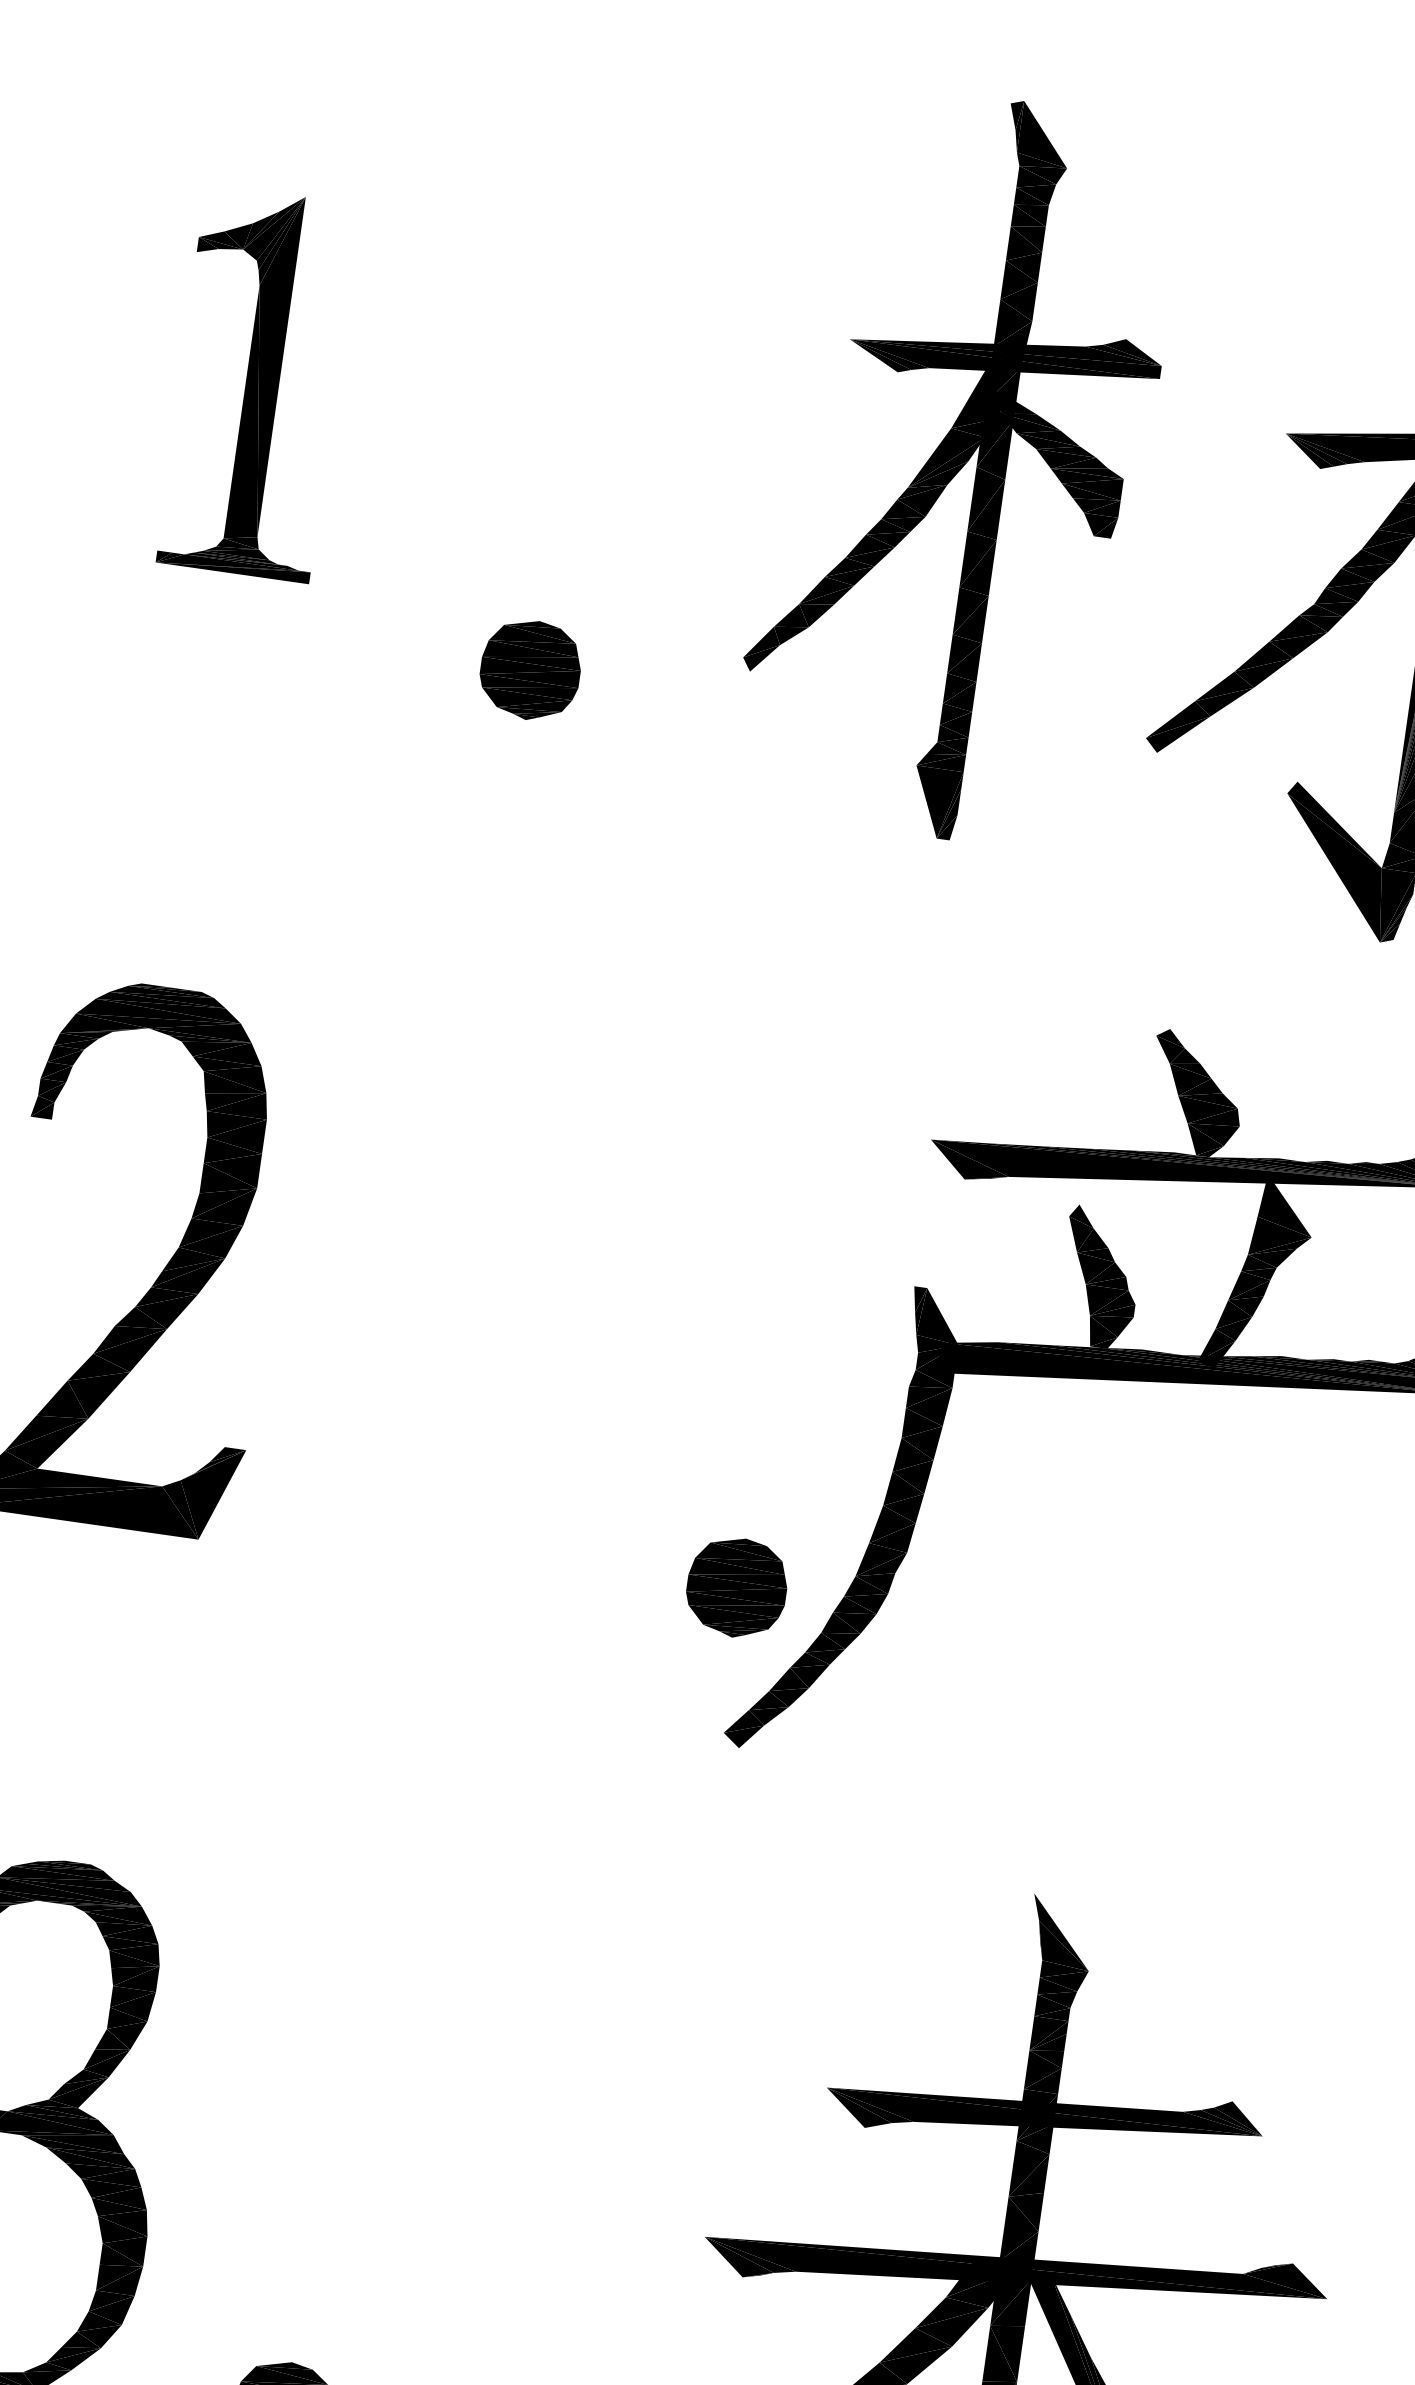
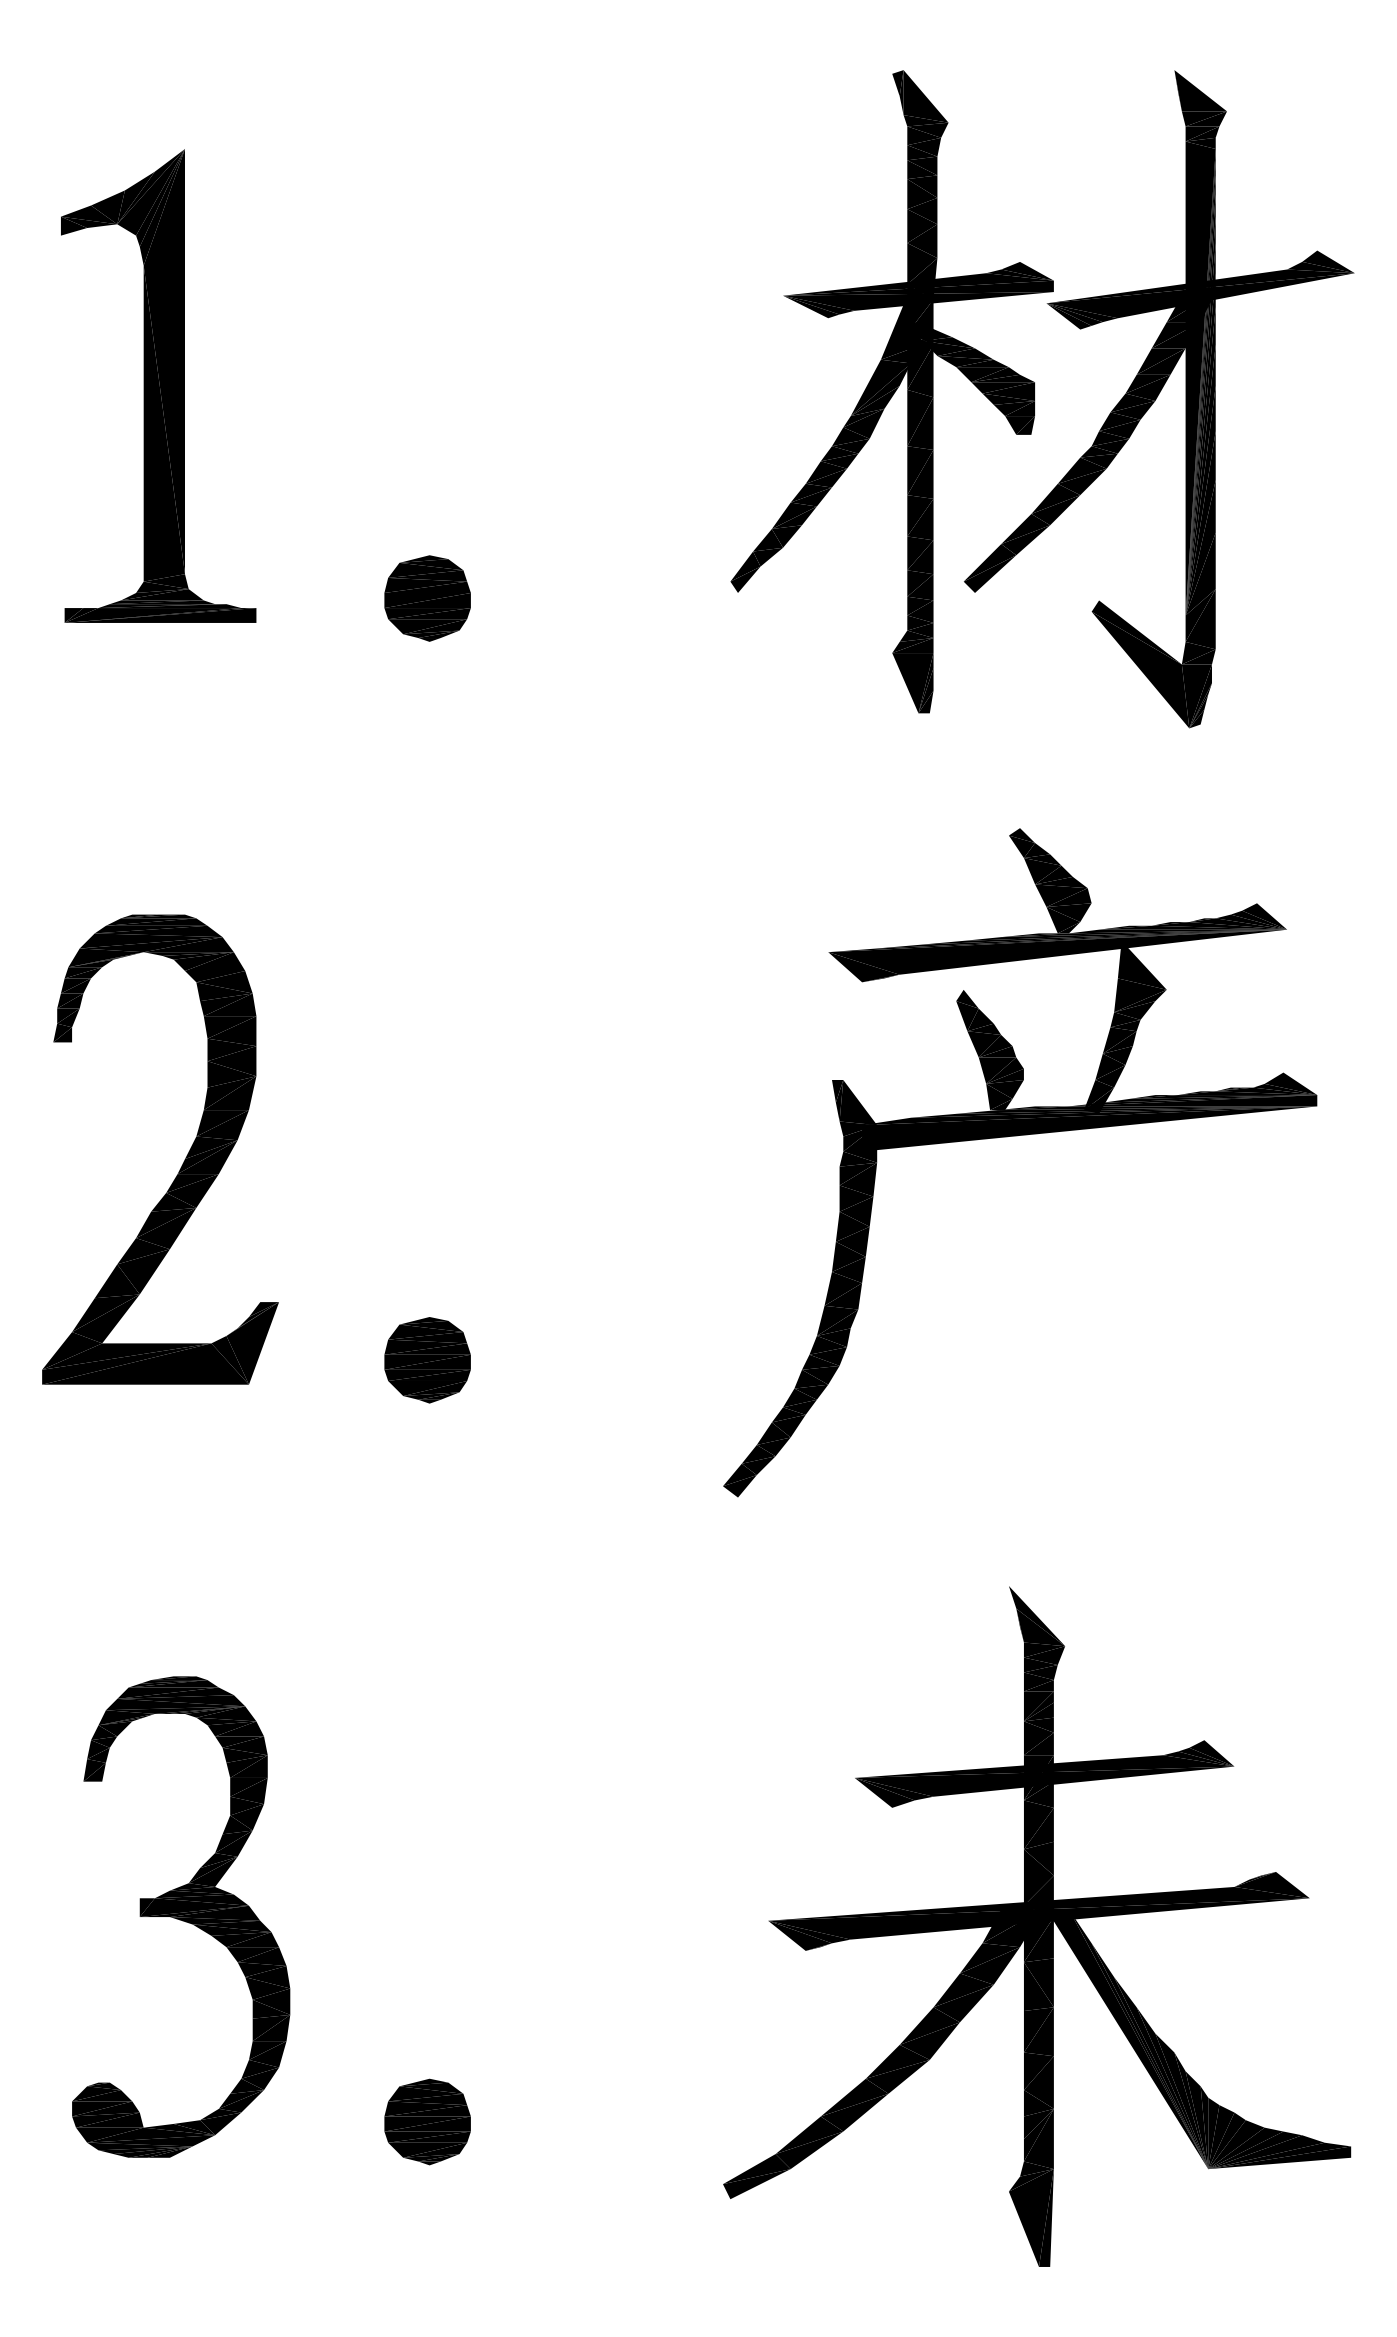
part: (257, 382) -> (158, 385), size x1.43
part: (958, 466) -> (891, 391), moved
part: (736, 1588) -> (427, 1360), moved

